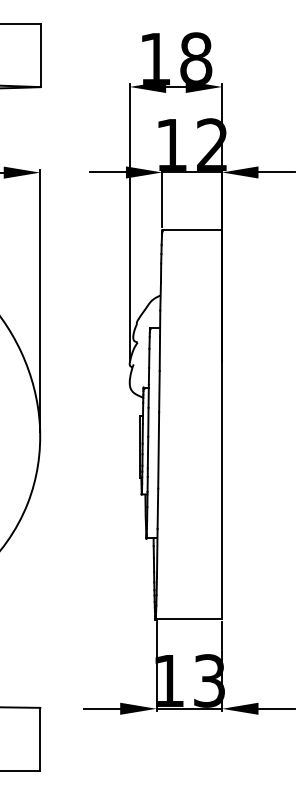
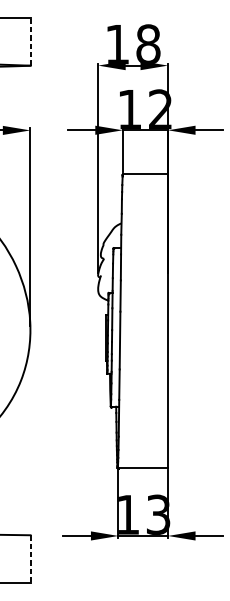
line: (40, 55) -> (30, 41), solid -> dashed
line: (40, 739) -> (30, 559), solid -> dashed

